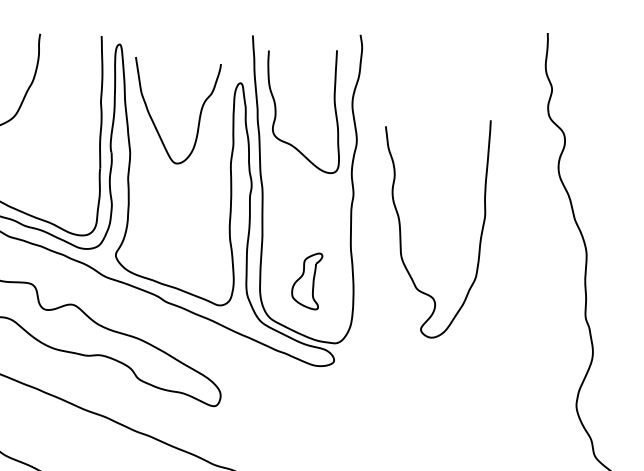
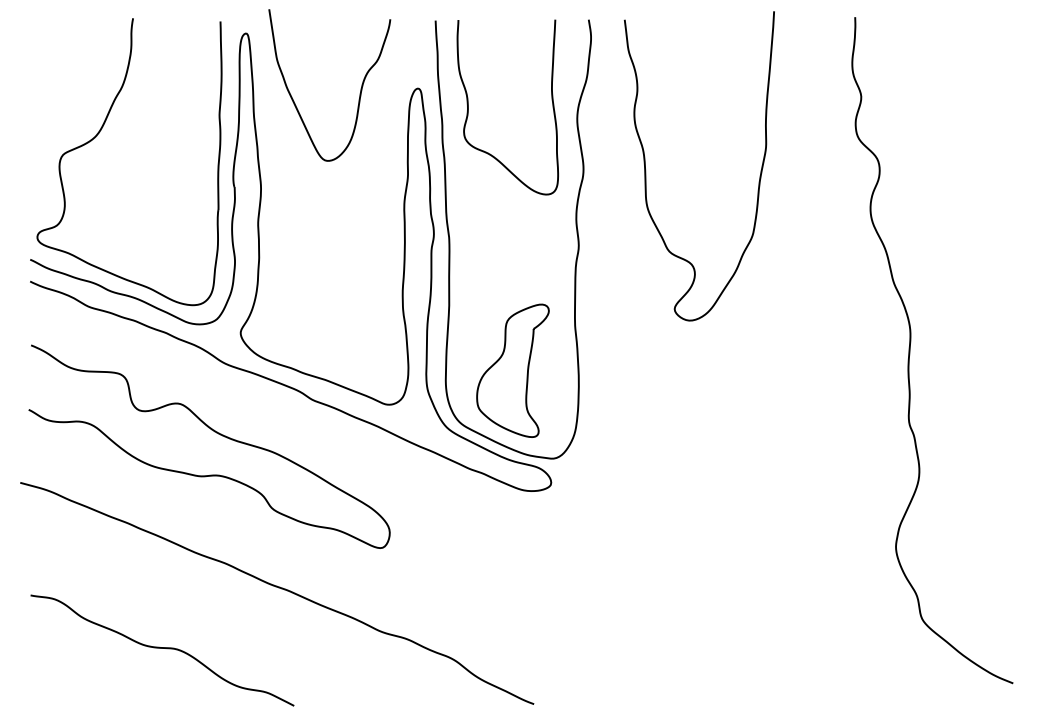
curve: (275, 111) -> (468, 107), moved
curve: (199, 116) -> (359, 93), moved
curve: (401, 232) -> (646, 170), moved
part: (306, 281) -> (512, 370), size x1.67

